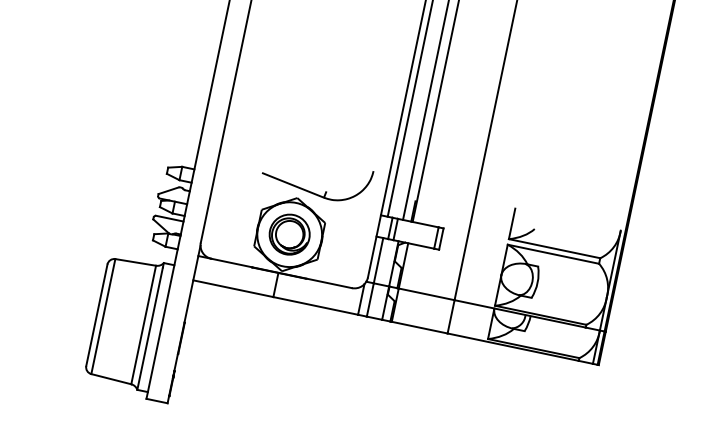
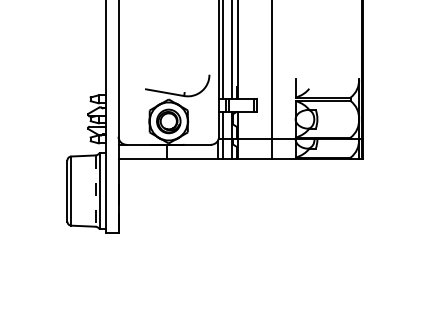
line: (143, 325) -> (95, 191), solid -> dashed

